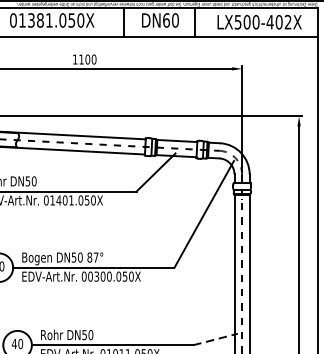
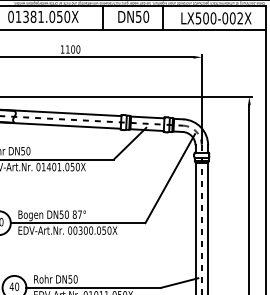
text: (166, 19) -> (138, 16), DN60 -> DN50
text: (270, 22) -> (225, 18), LX500-402X -> LX500-002X
line: (216, 338) -> (180, 282), dashed -> solid

